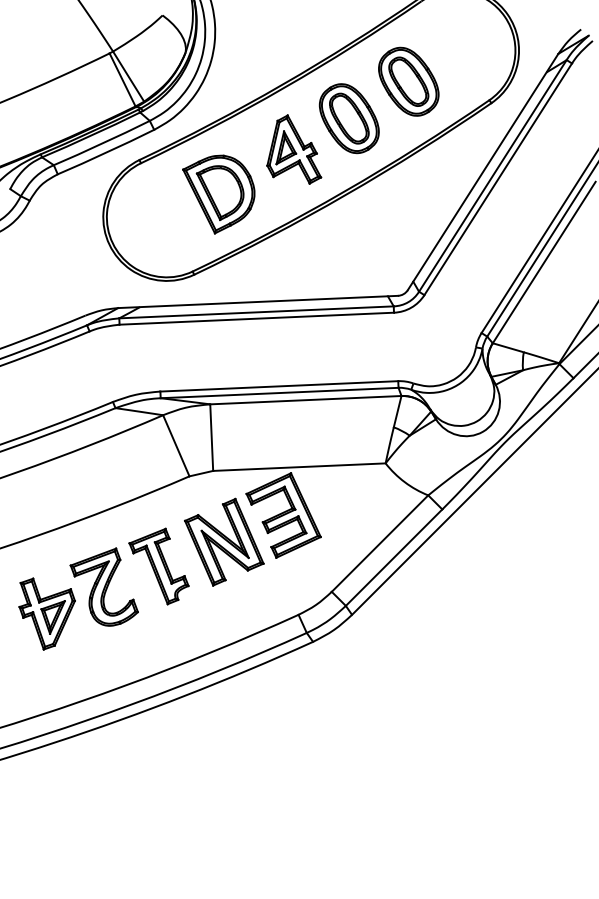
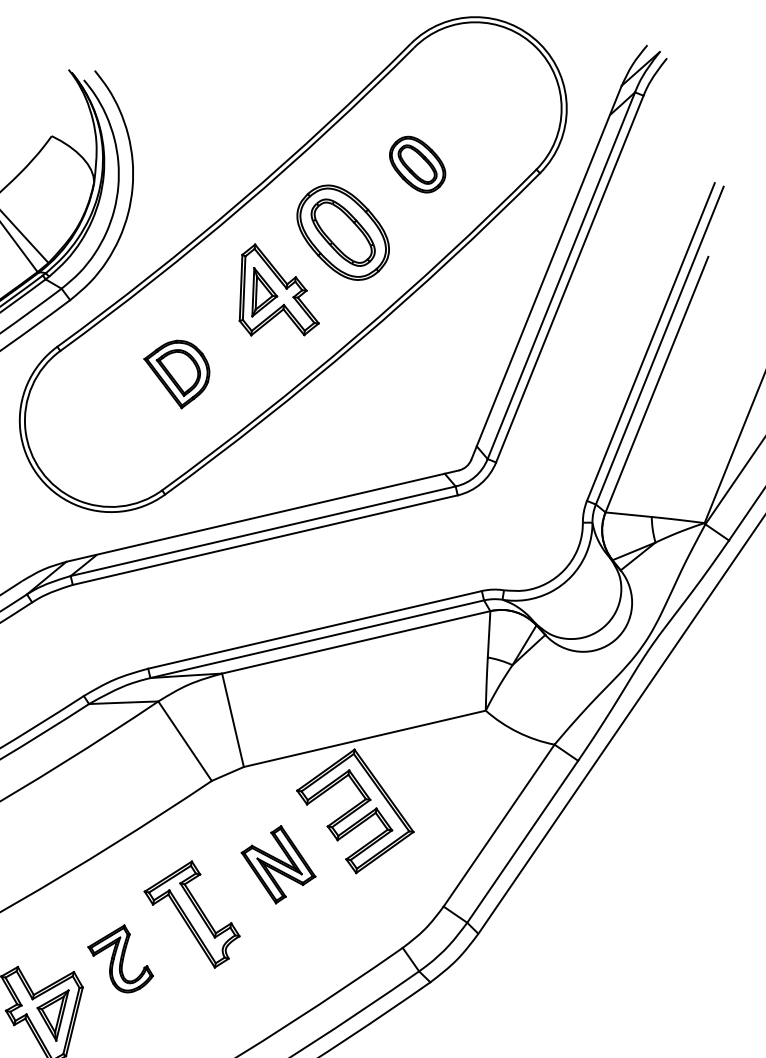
part: (408, 81) -> (417, 164), size x0.6
part: (218, 194) -> (178, 374), size x0.6
part: (224, 541) -> (278, 863), size x0.6
part: (103, 586) -> (119, 959), size x0.6

